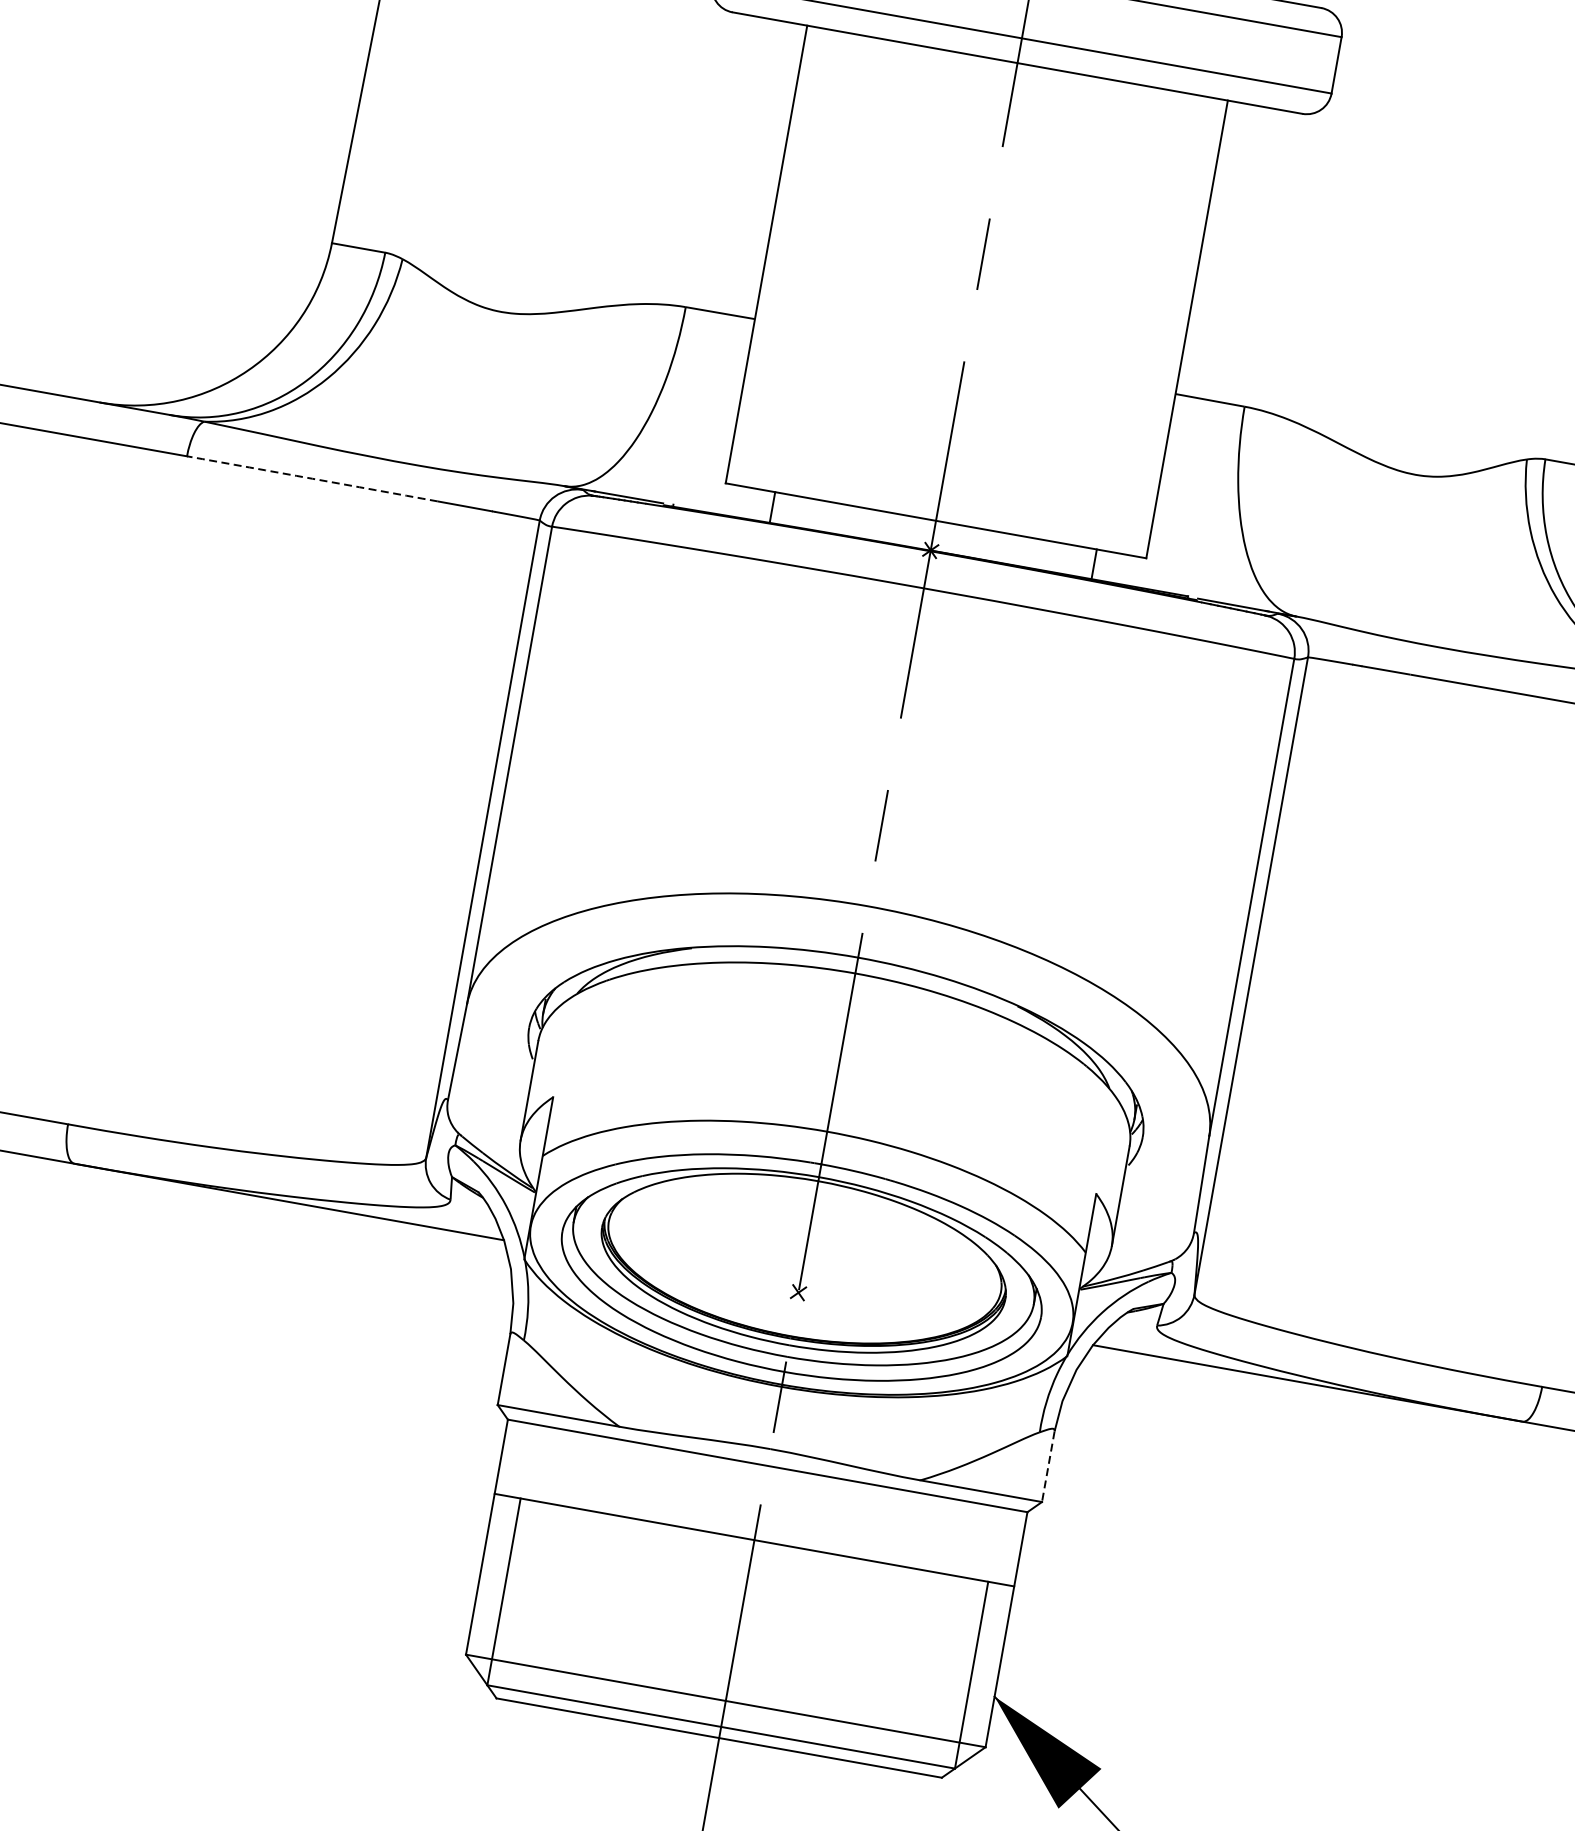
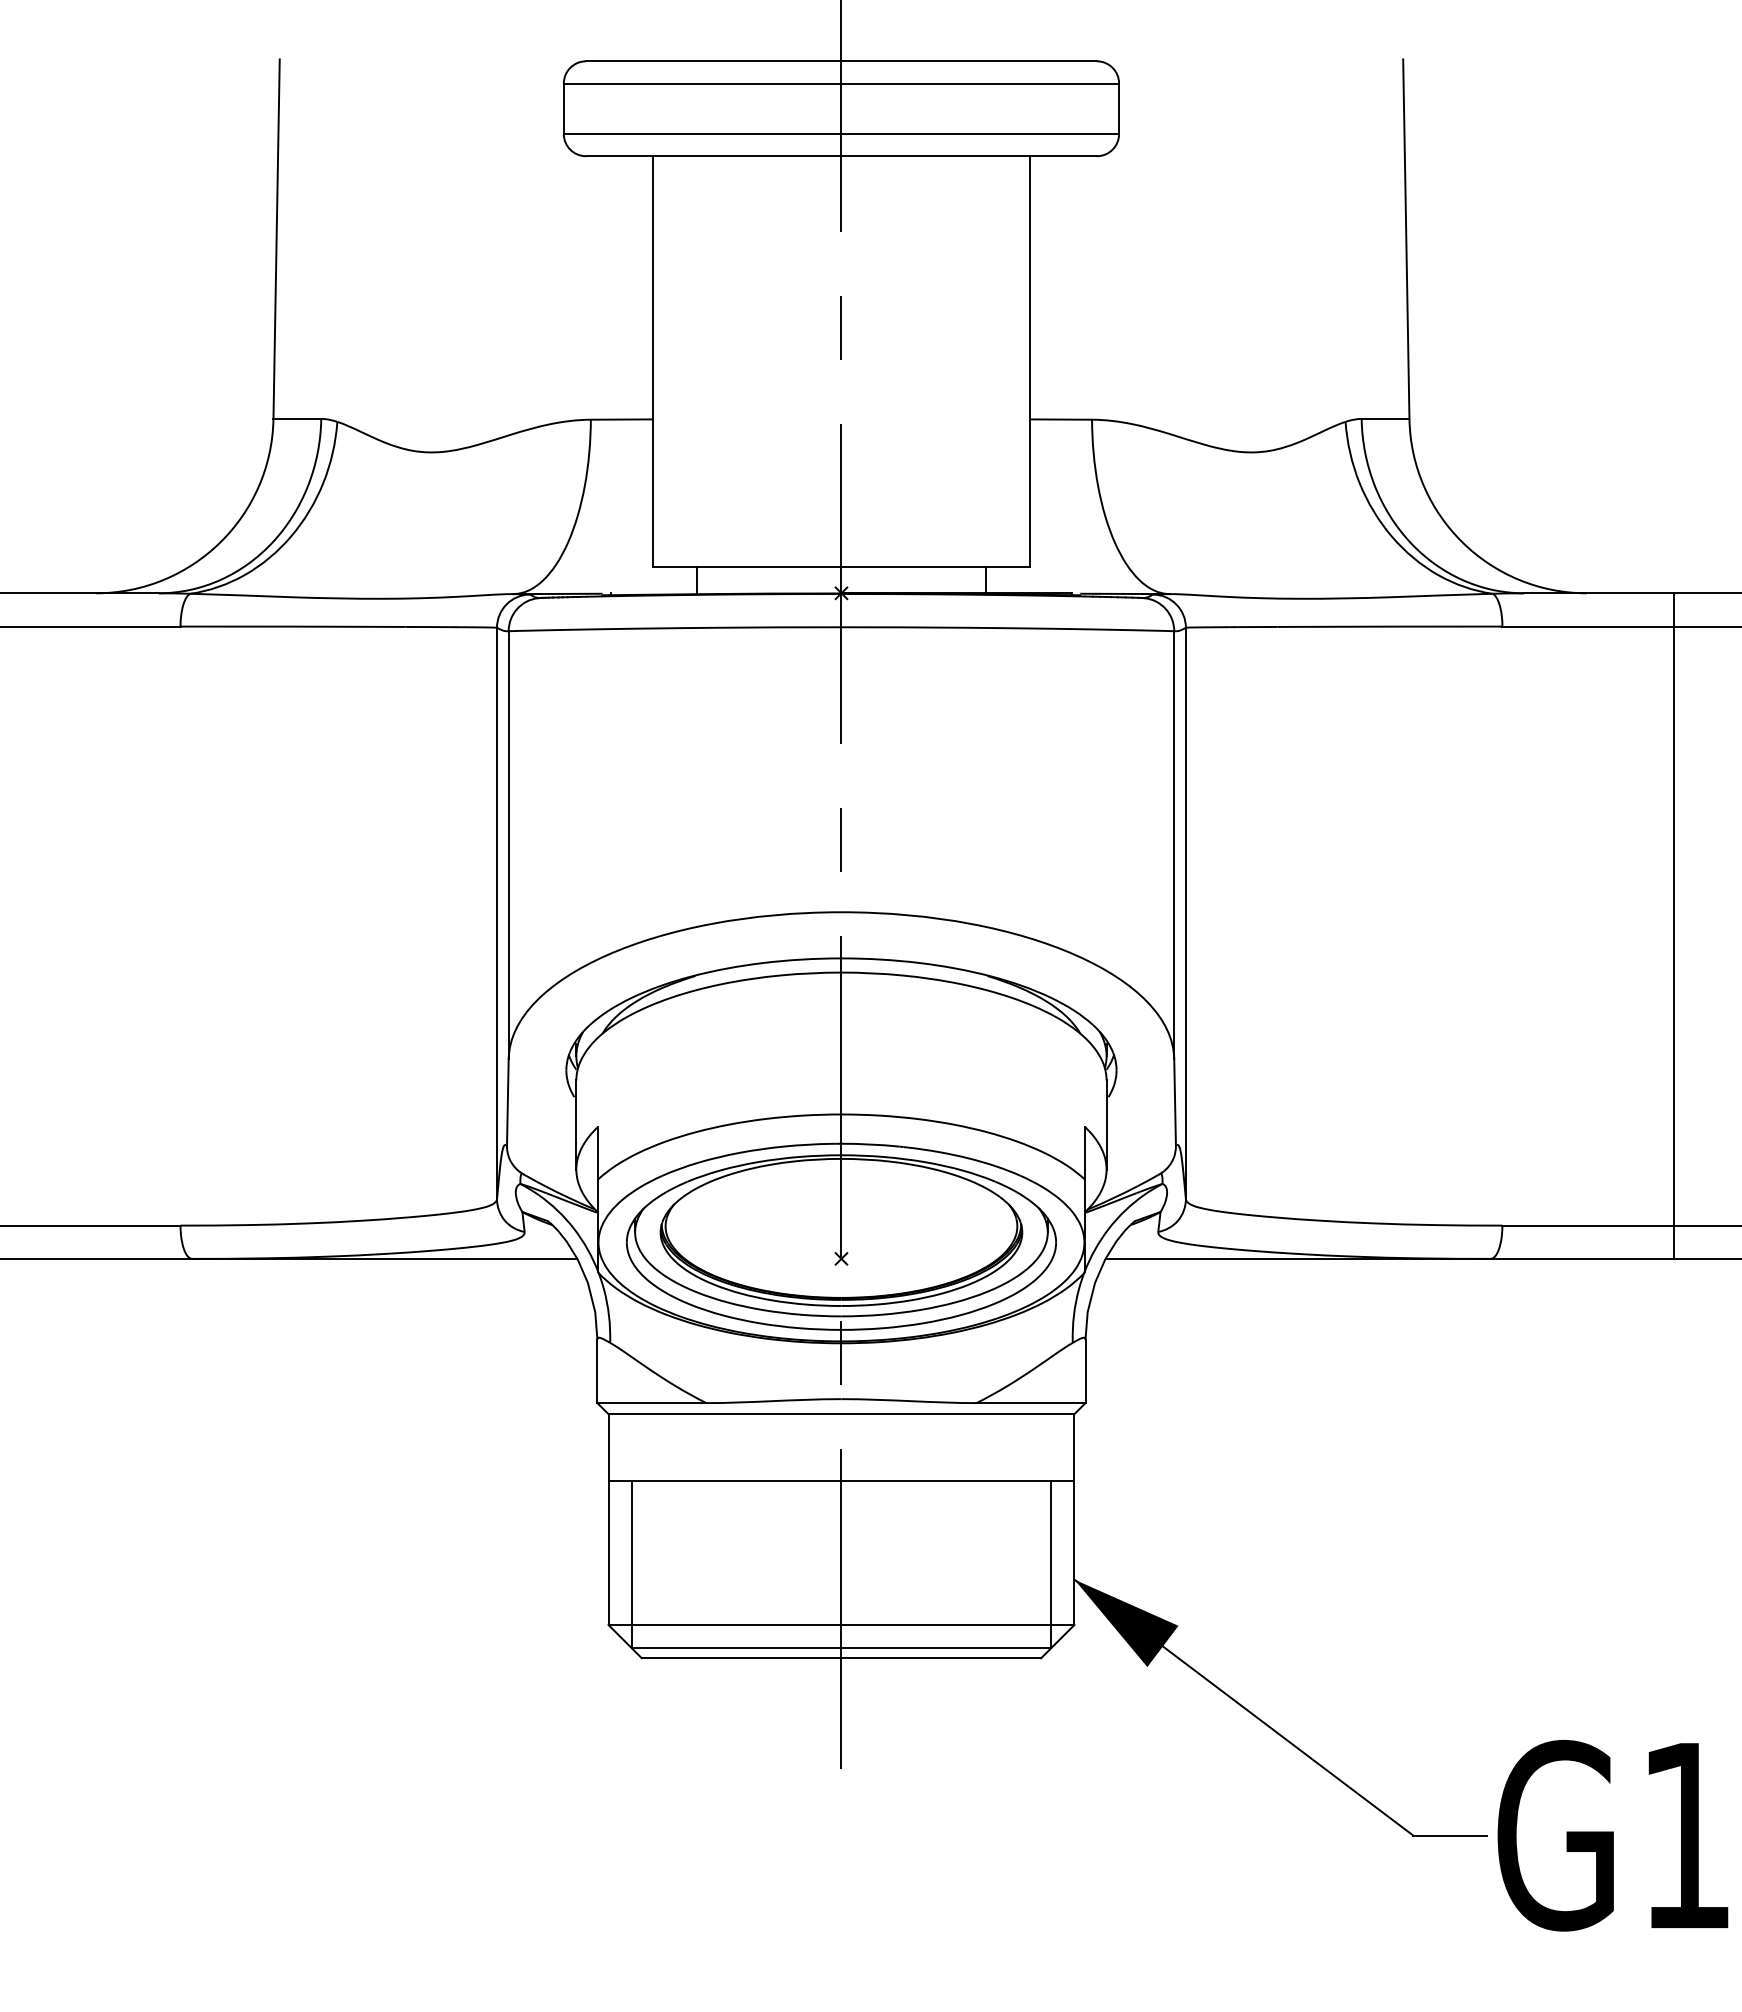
arc: (311, 478) -> (292, 626), dashed -> solid
line: (1048, 1466) -> (1085, 1371), dashed -> solid

